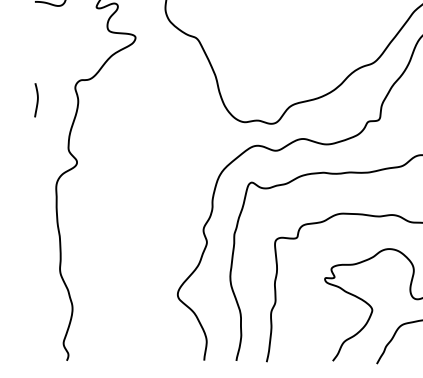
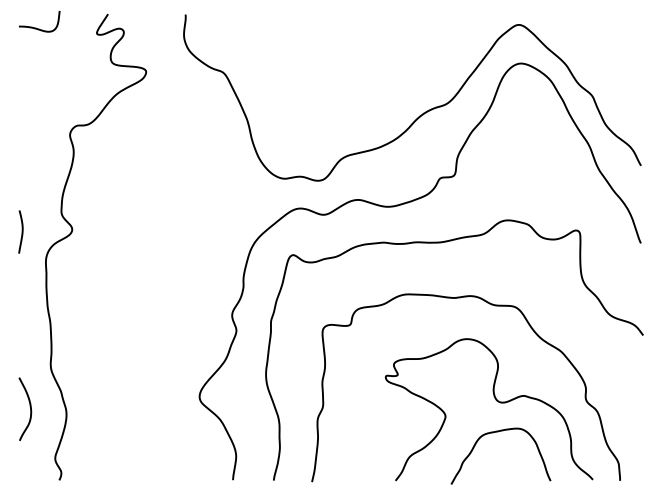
curve: (36, 99) -> (21, 231), moved
curve: (43, 302) -> (29, 406), added

